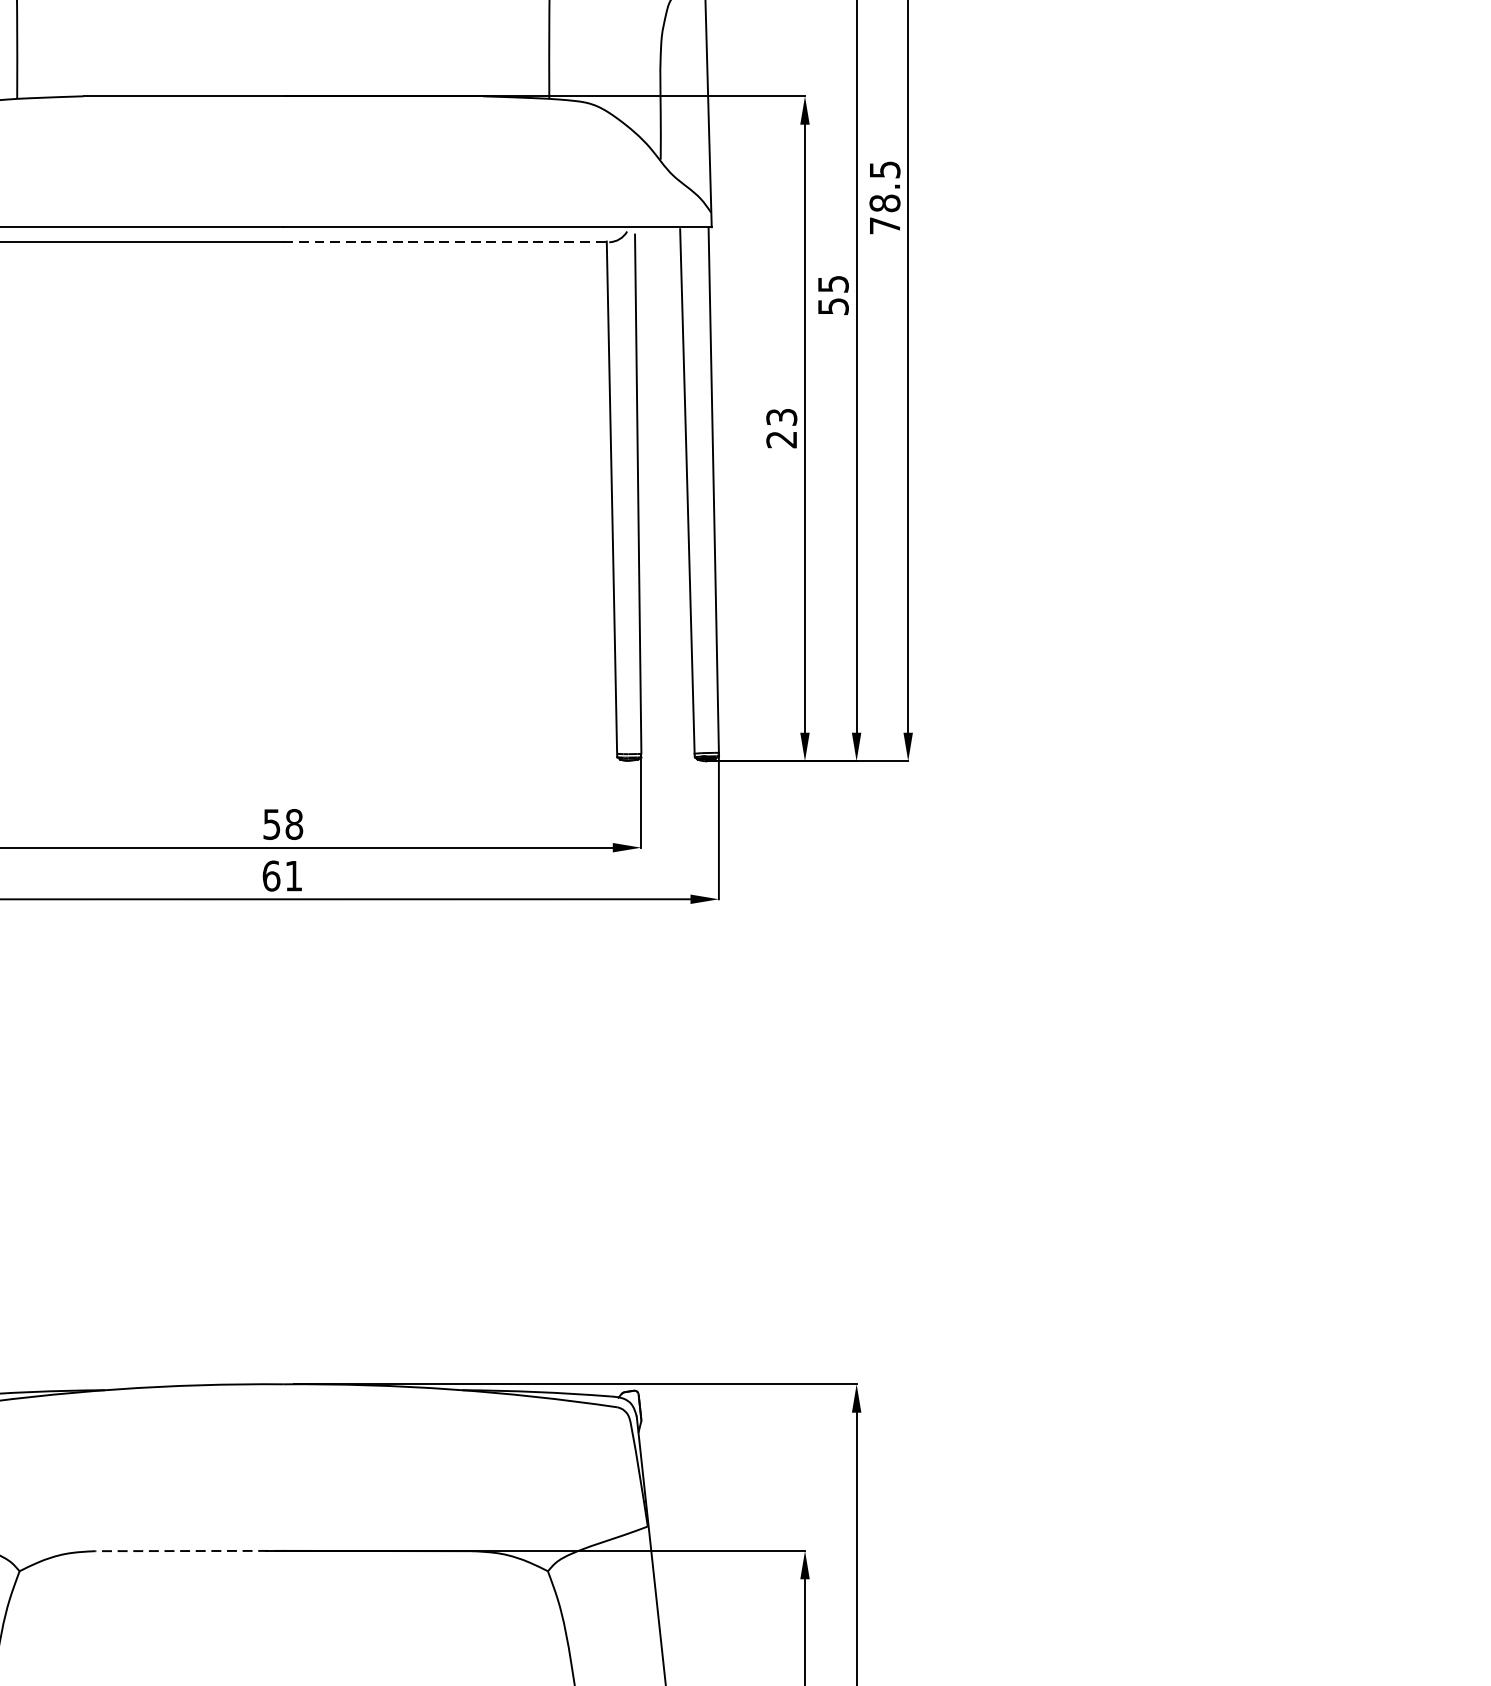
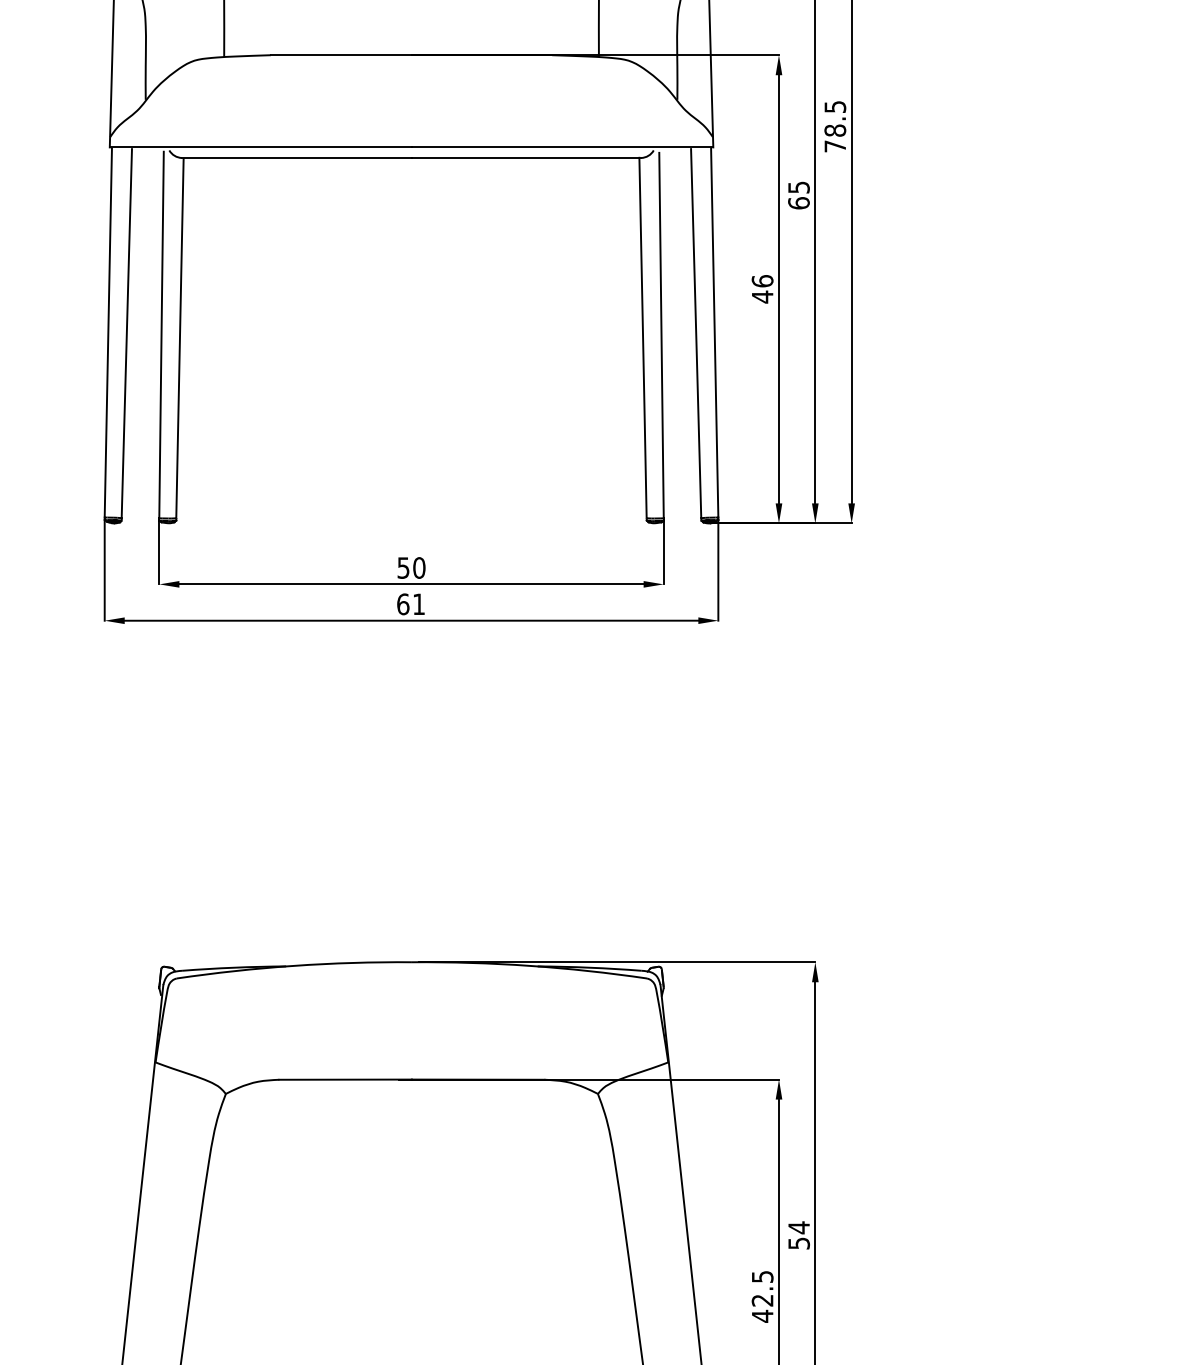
line: (446, 242) -> (526, 158), dashed -> solid
text: (832, 306) -> (798, 203), 55 -> 65
text: (781, 428) -> (762, 289), 23 -> 46
text: (294, 823) -> (419, 567), 58 -> 50
line: (189, 1550) -> (345, 1079), dashed -> solid

